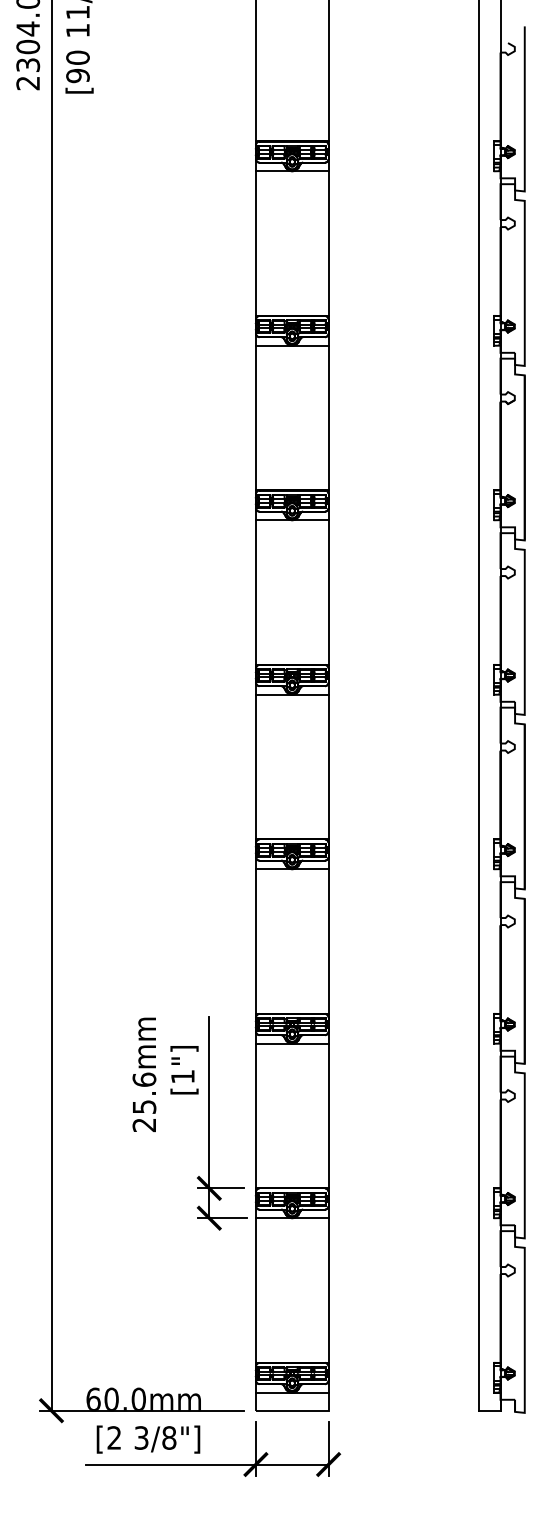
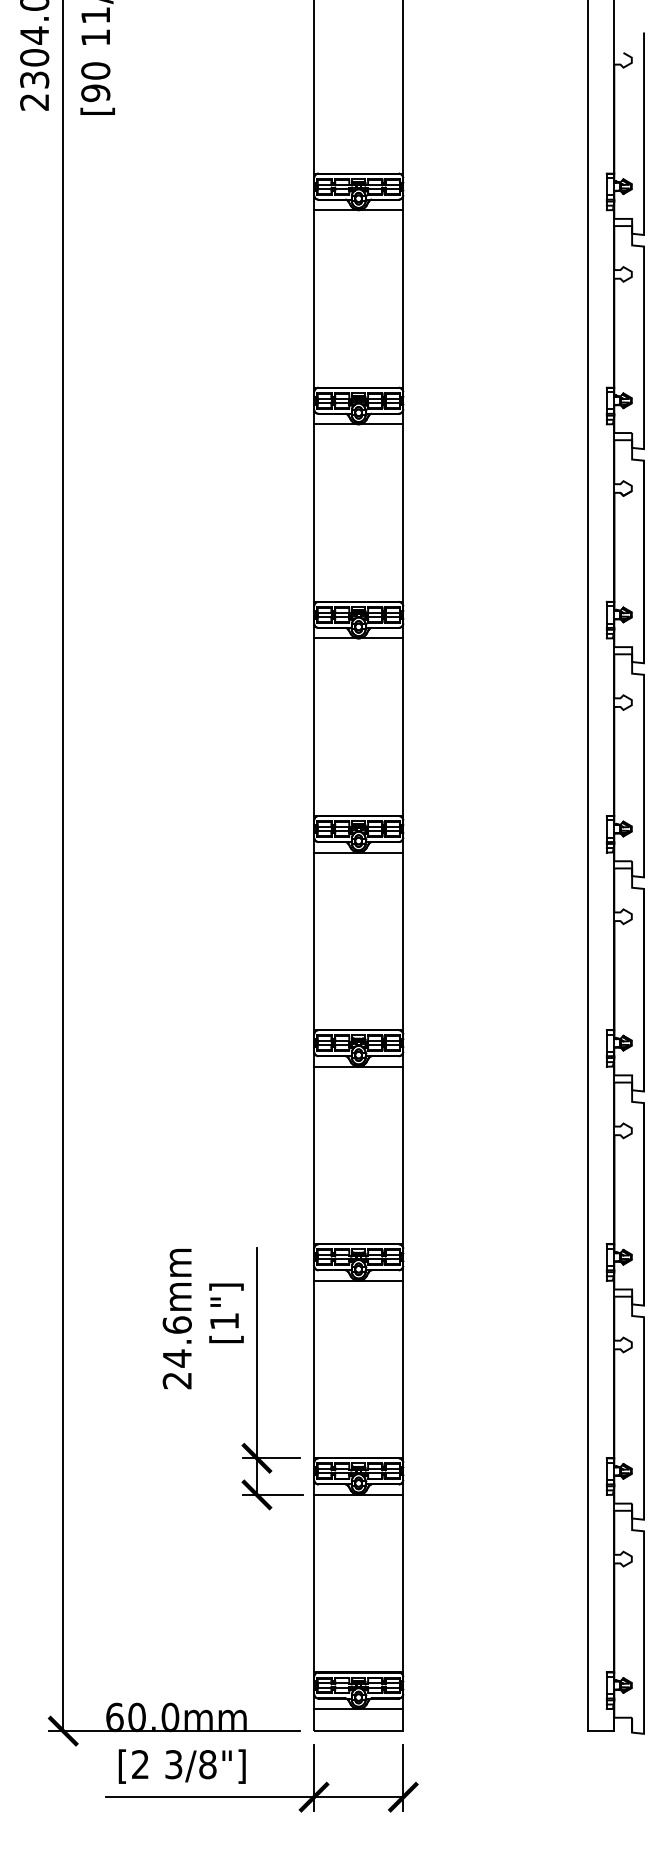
text: (144, 1106) -> (177, 1357), 25.6mm -> 24.6mm

